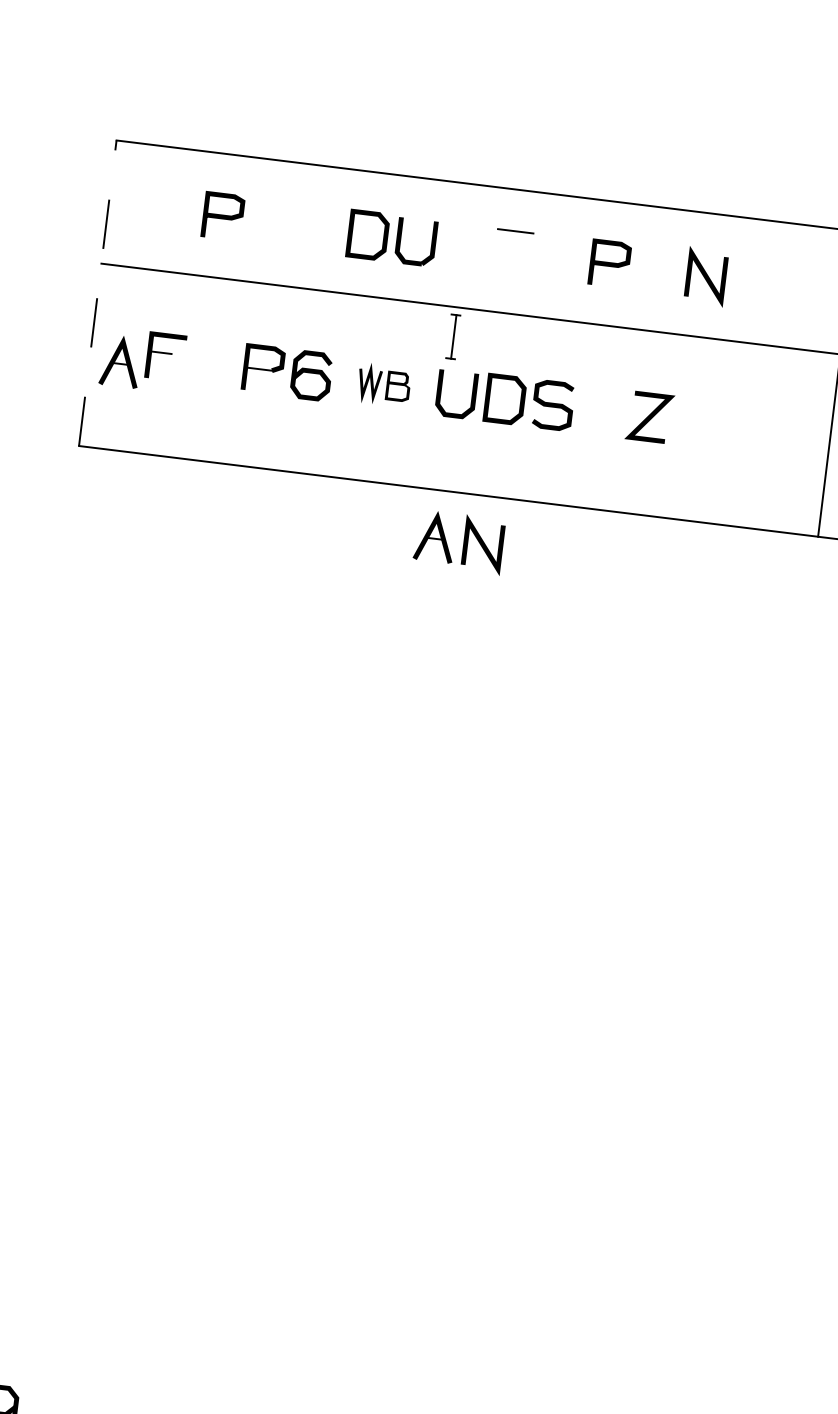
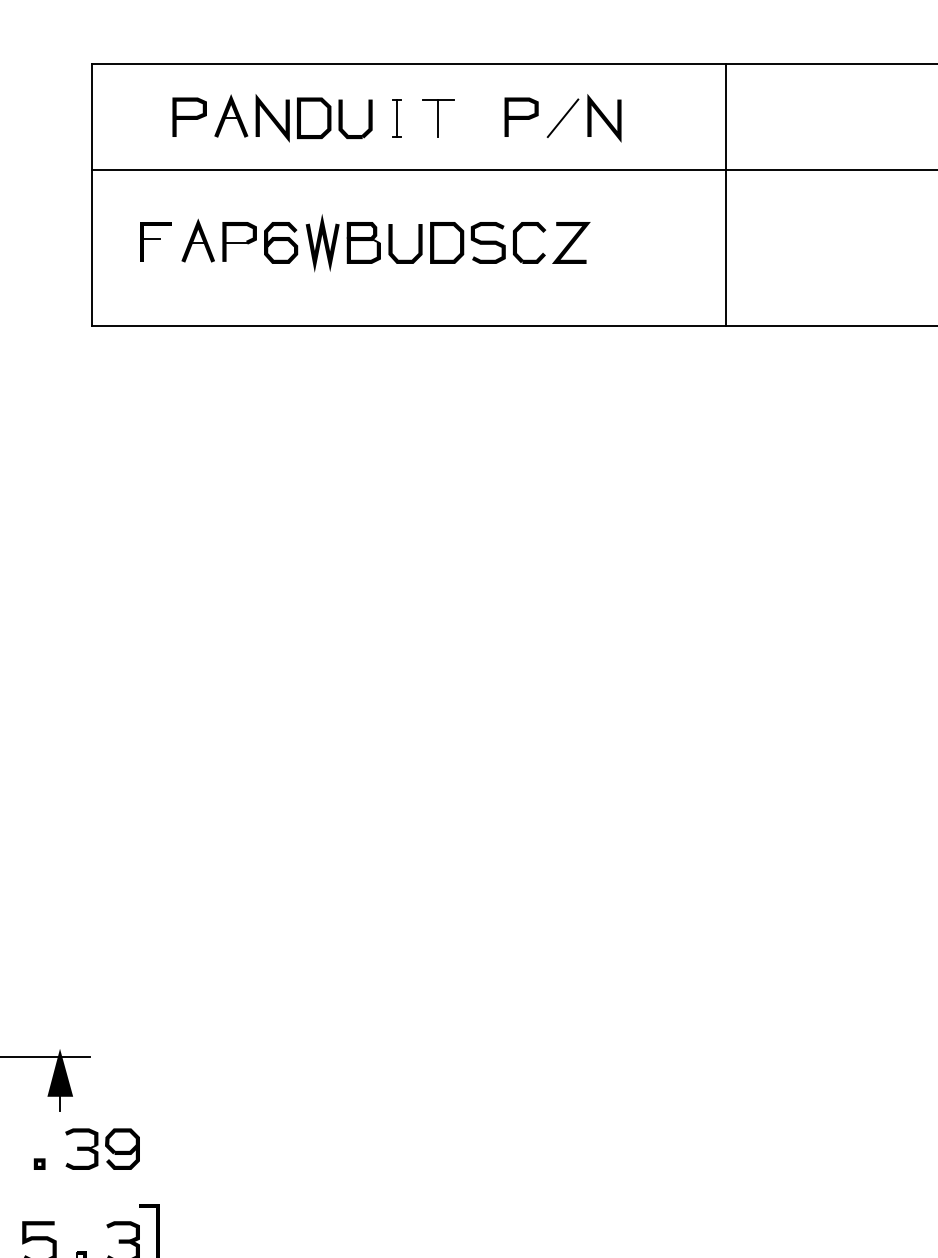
line: (512, 253) -> (438, 118), added
line: (657, 269) -> (562, 117), added
line: (97, 292) -> (91, 194), dashed -> solid
part: (452, 337) -> (396, 118), moved
part: (119, 361) -> (197, 240), moved
part: (383, 385) -> (342, 243), size x1.67
part: (586, 408) -> (516, 242), added
part: (458, 542) -> (251, 118), moved

